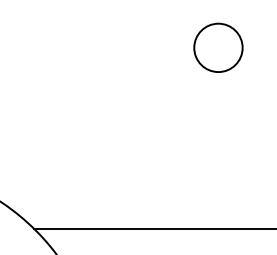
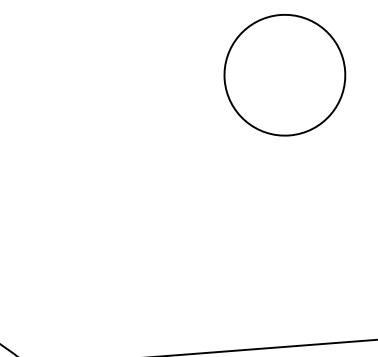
circle: (218, 47) -> (284, 74), size x1.67

